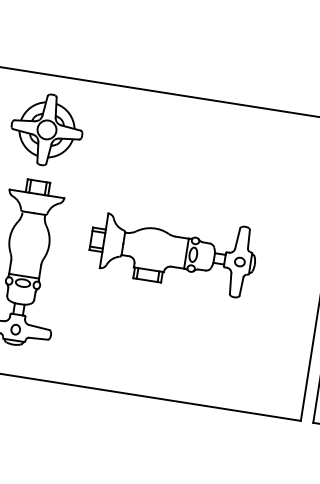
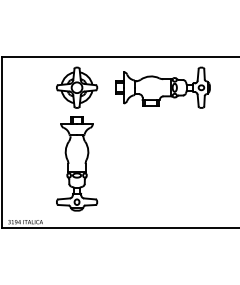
part: (171, 250) -> (162, 87), moved

